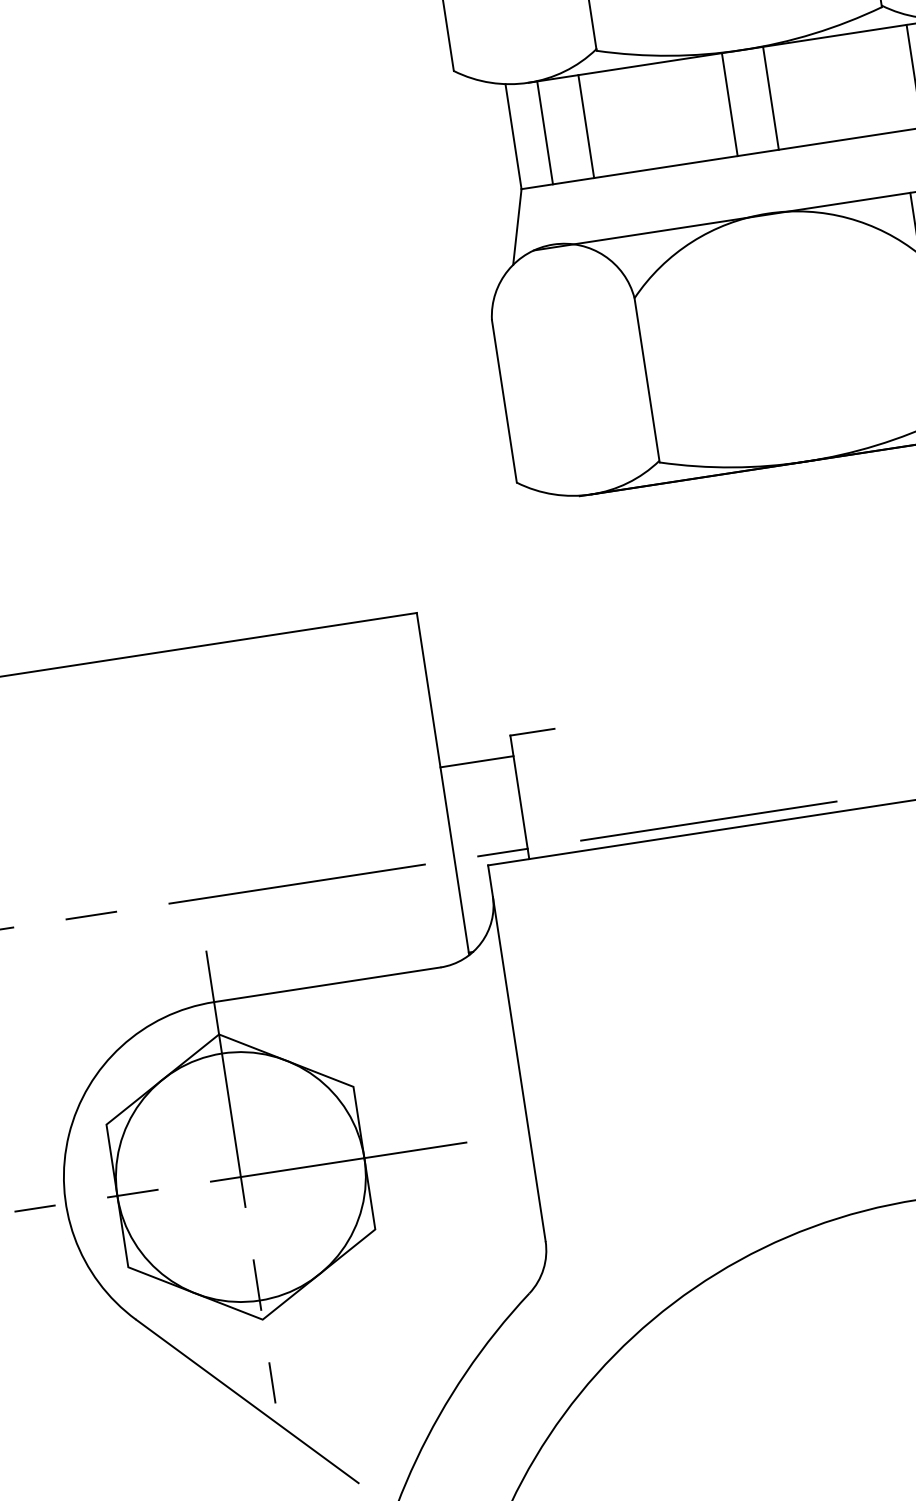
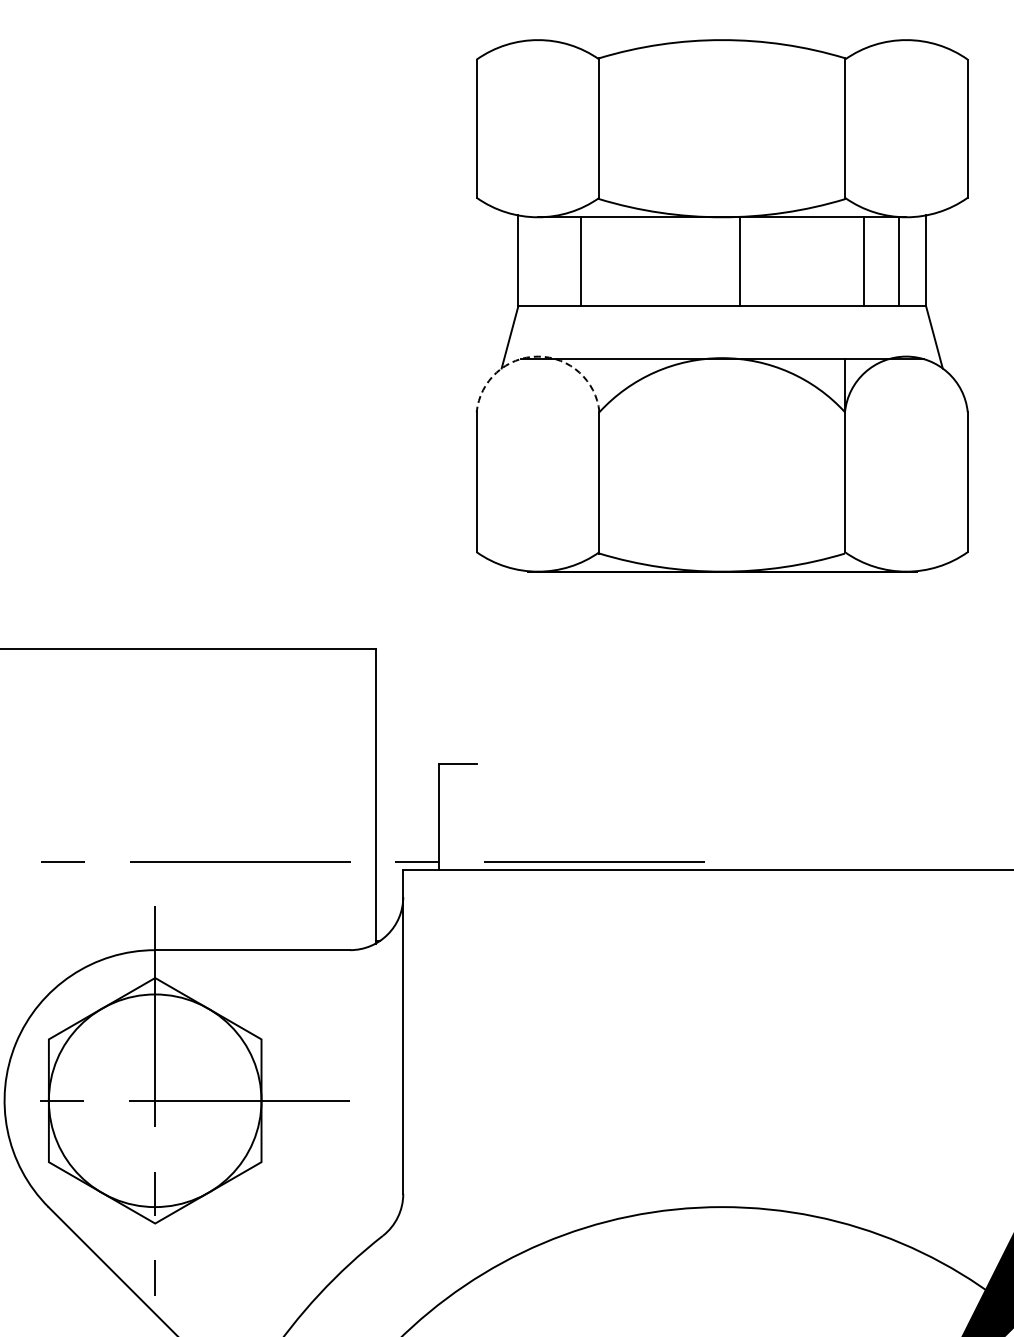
line: (729, 104) -> (704, 261), removed
line: (545, 132) -> (545, 261), removed
arc: (553, 244) -> (538, 356), solid -> dashed
line: (476, 761) -> (406, 781), removed

